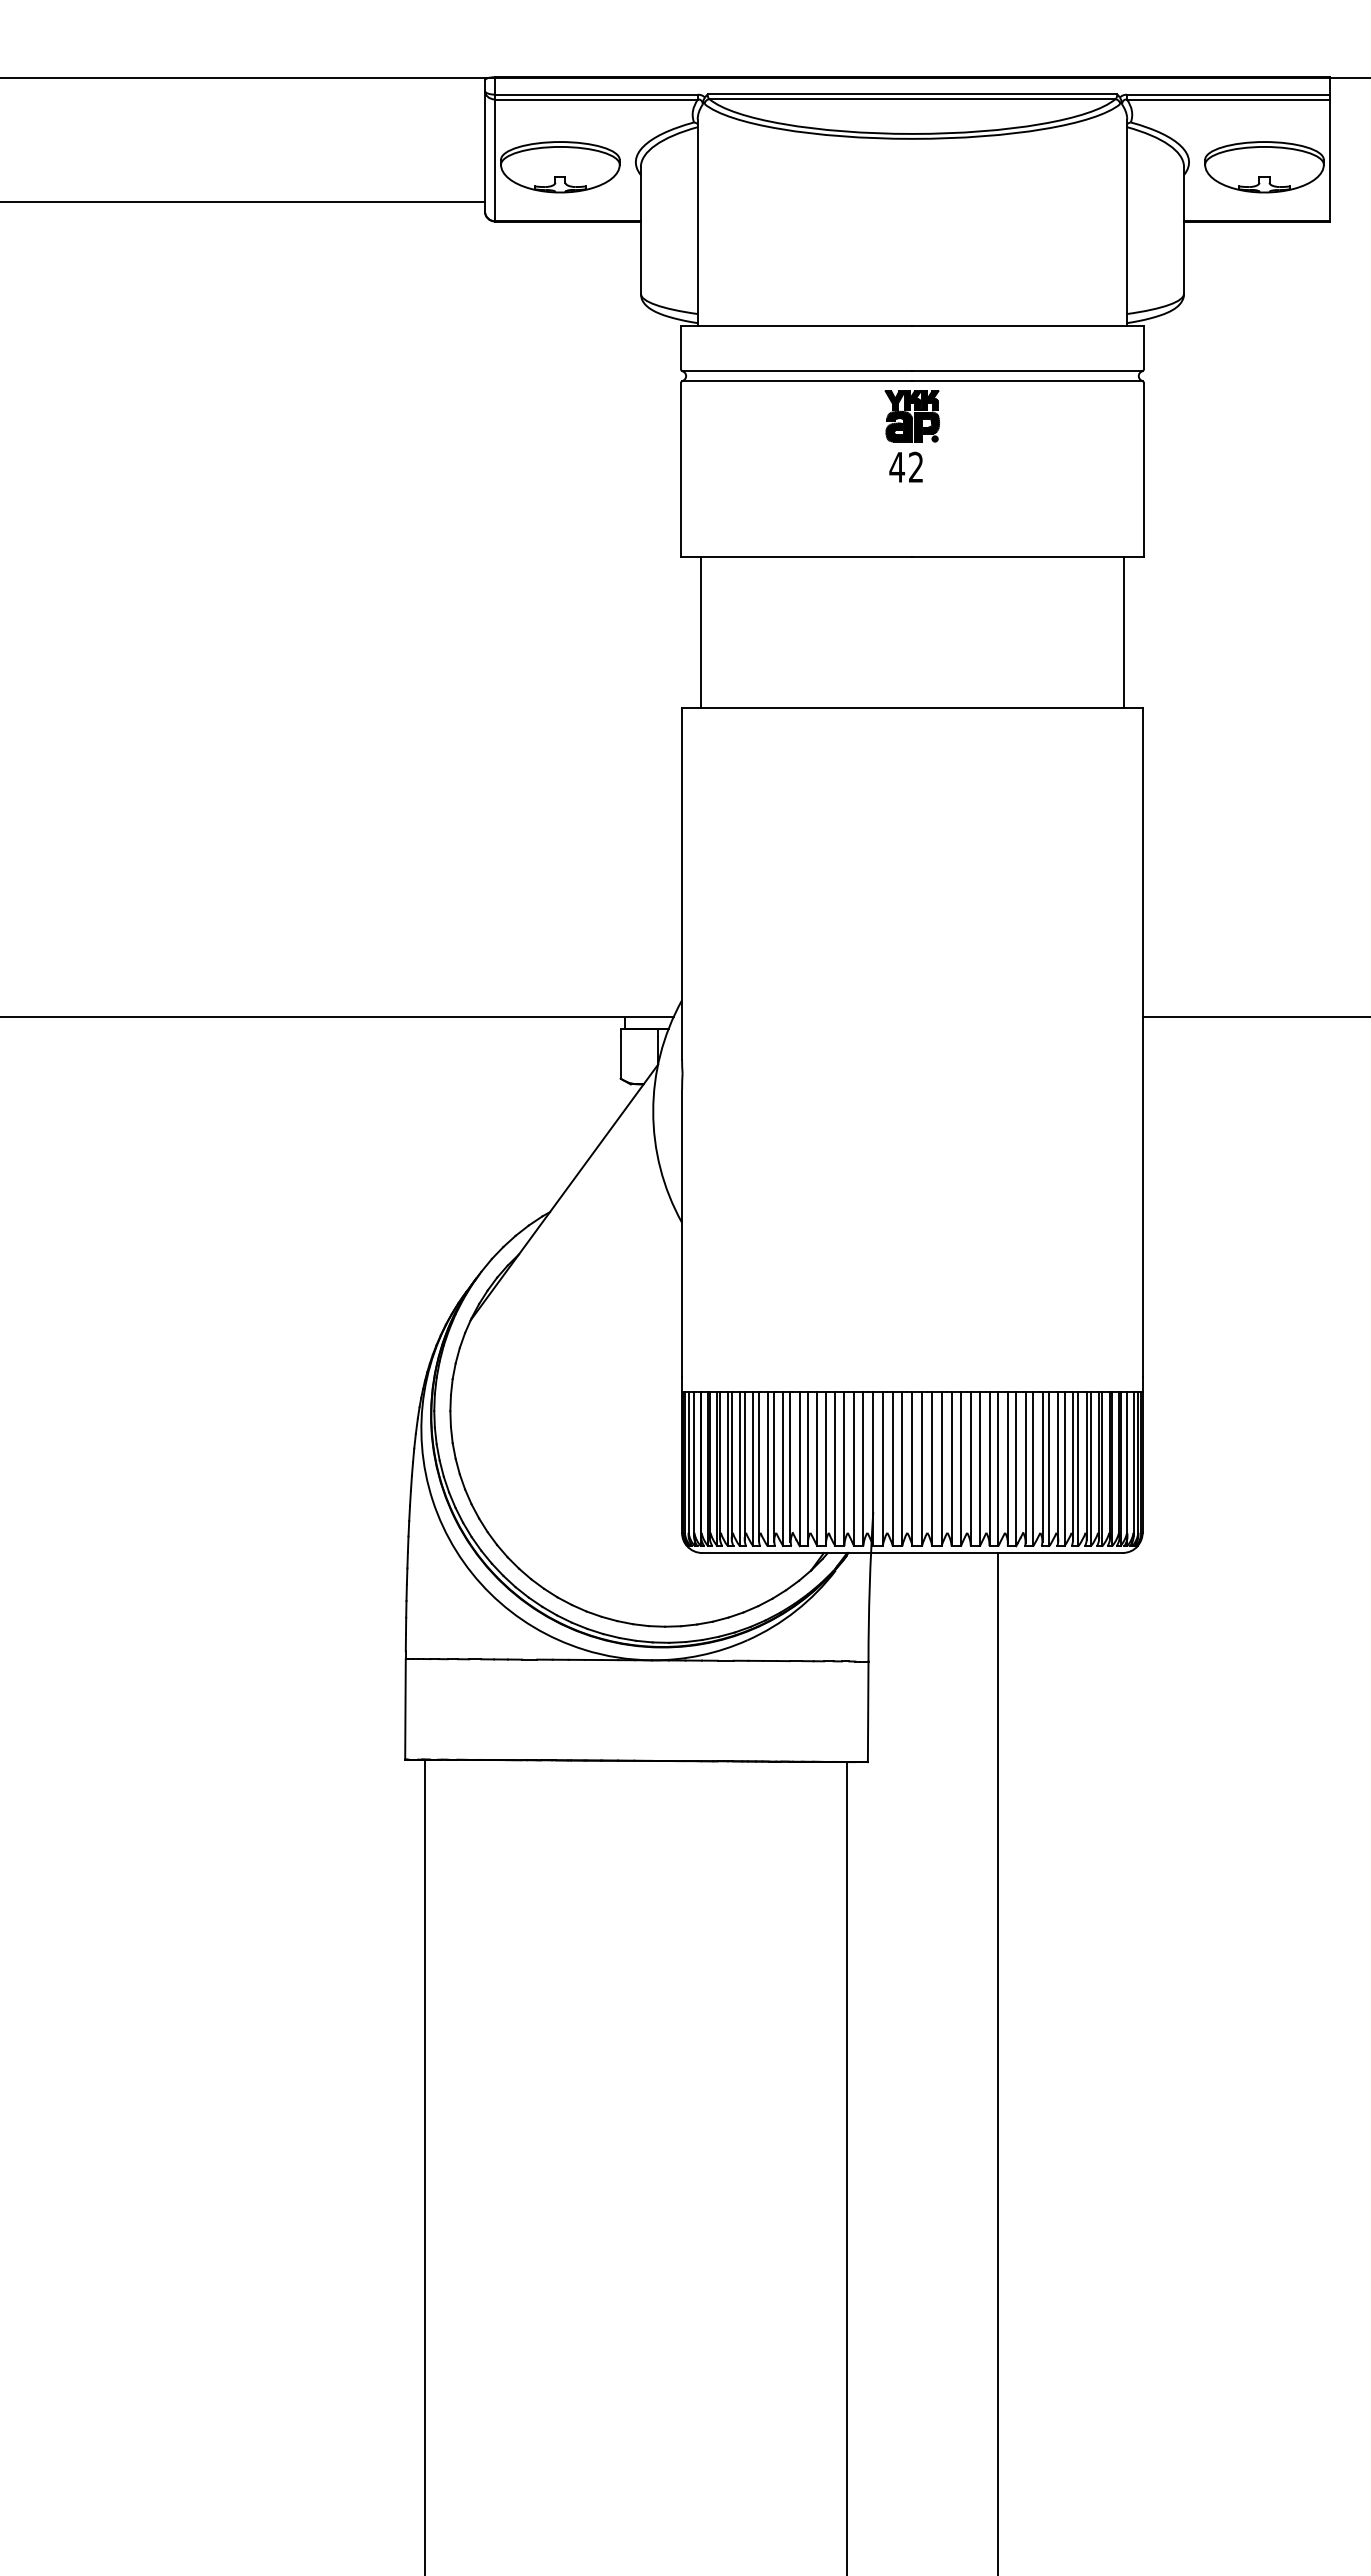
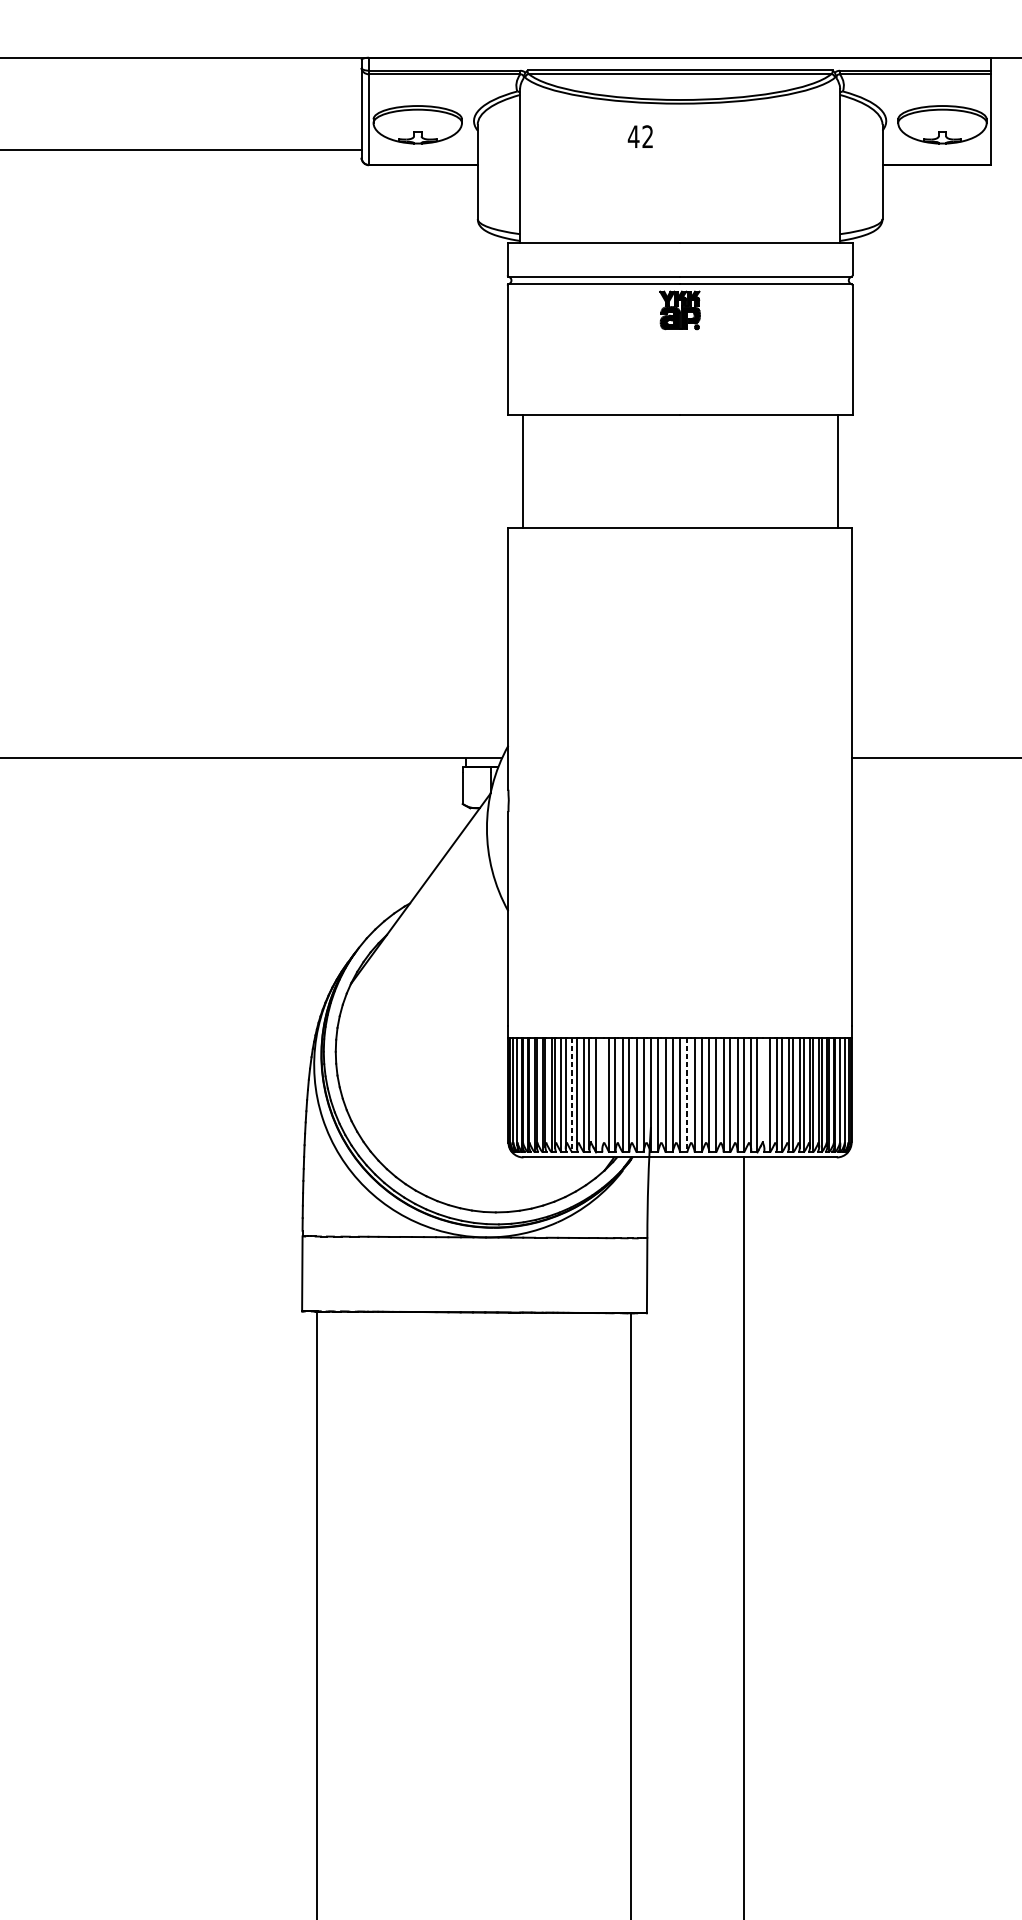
text: (905, 466) -> (639, 136), moved
line: (807, 1467) -> (601, 1093), removed
line: (1025, 1467) -> (764, 1093), removed
line: (767, 1469) -> (572, 1095), solid -> dashed
line: (922, 1469) -> (687, 1095), solid -> dashed

